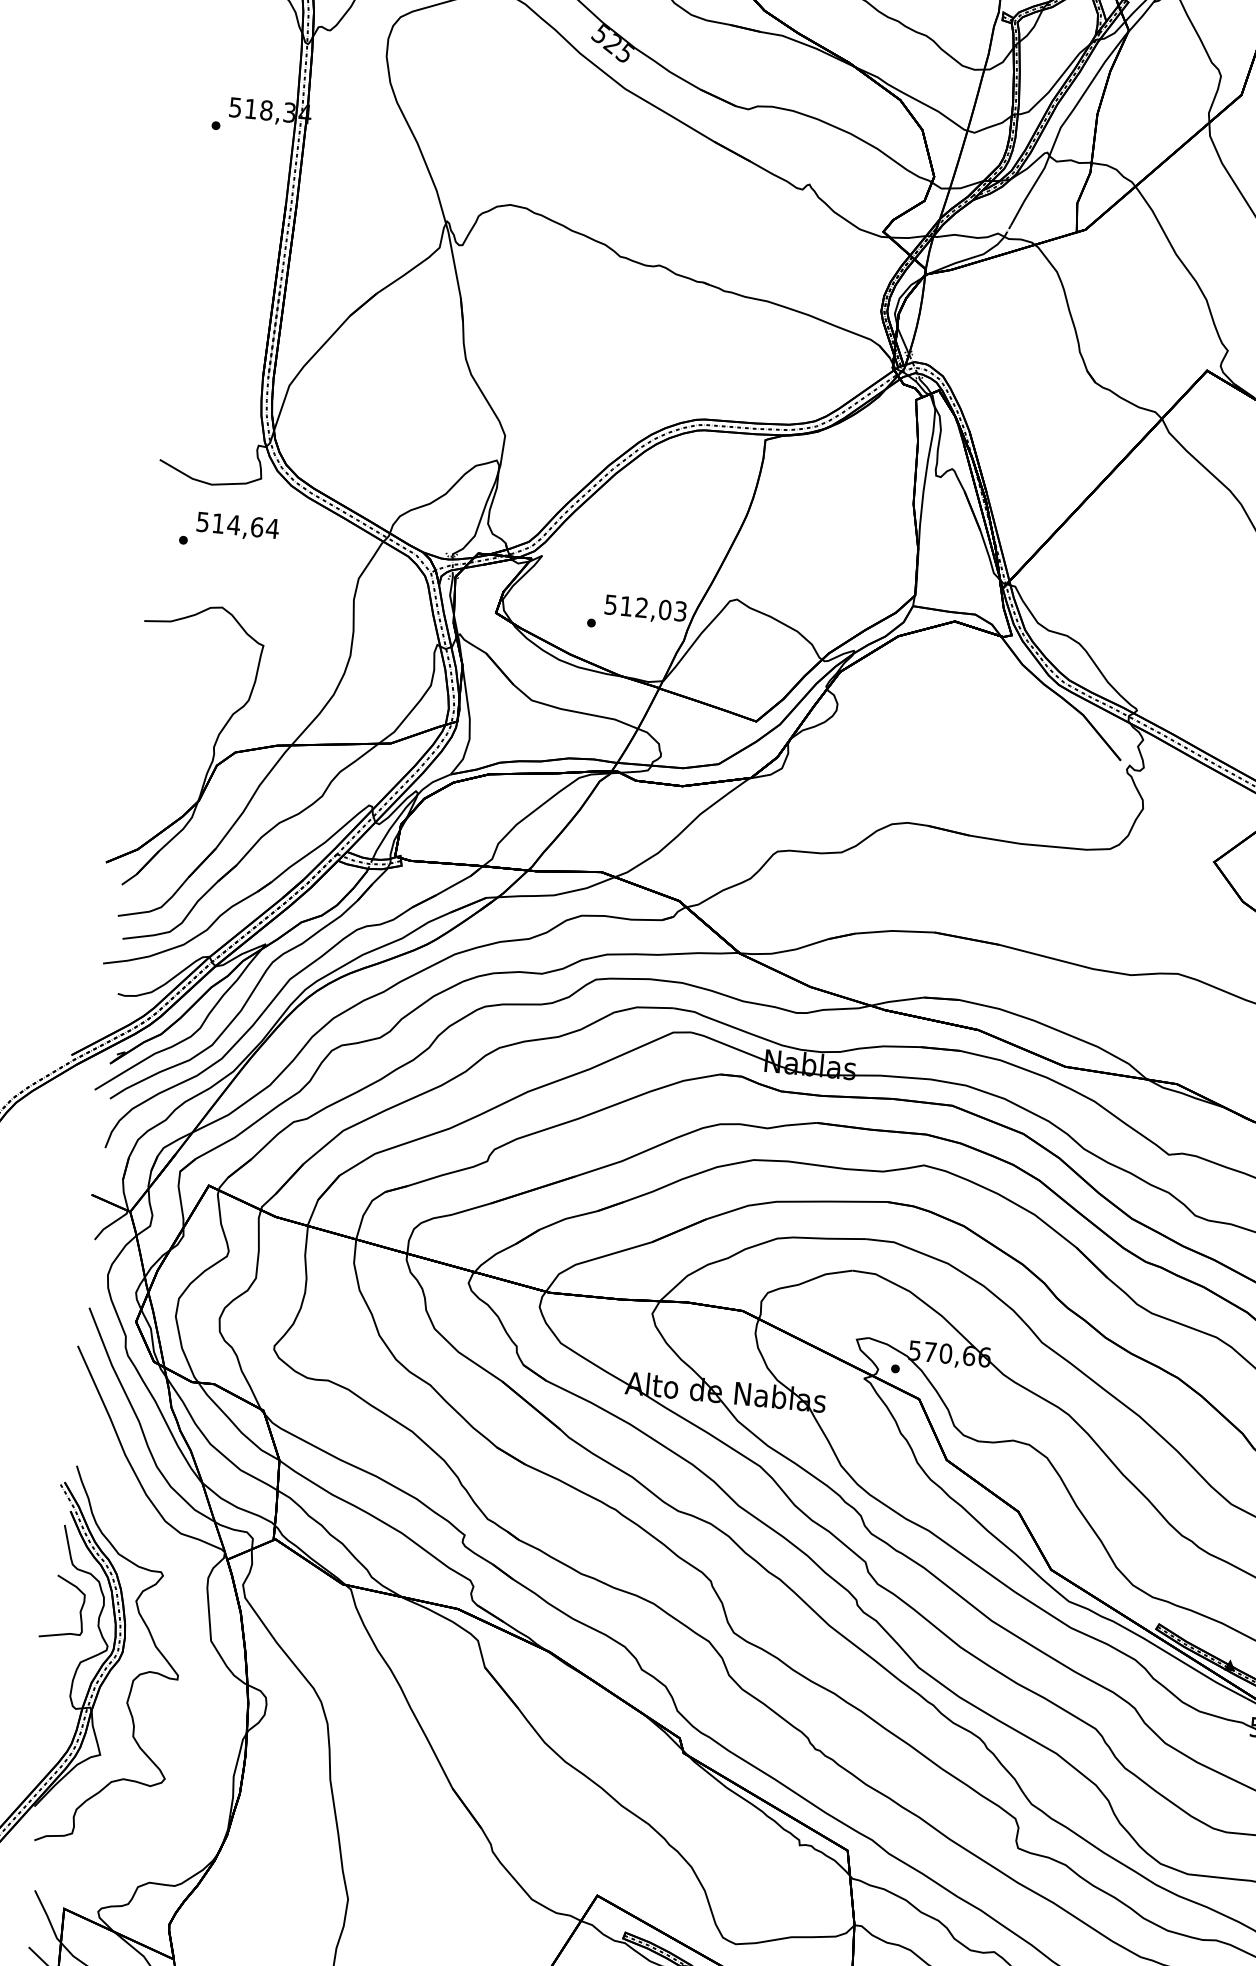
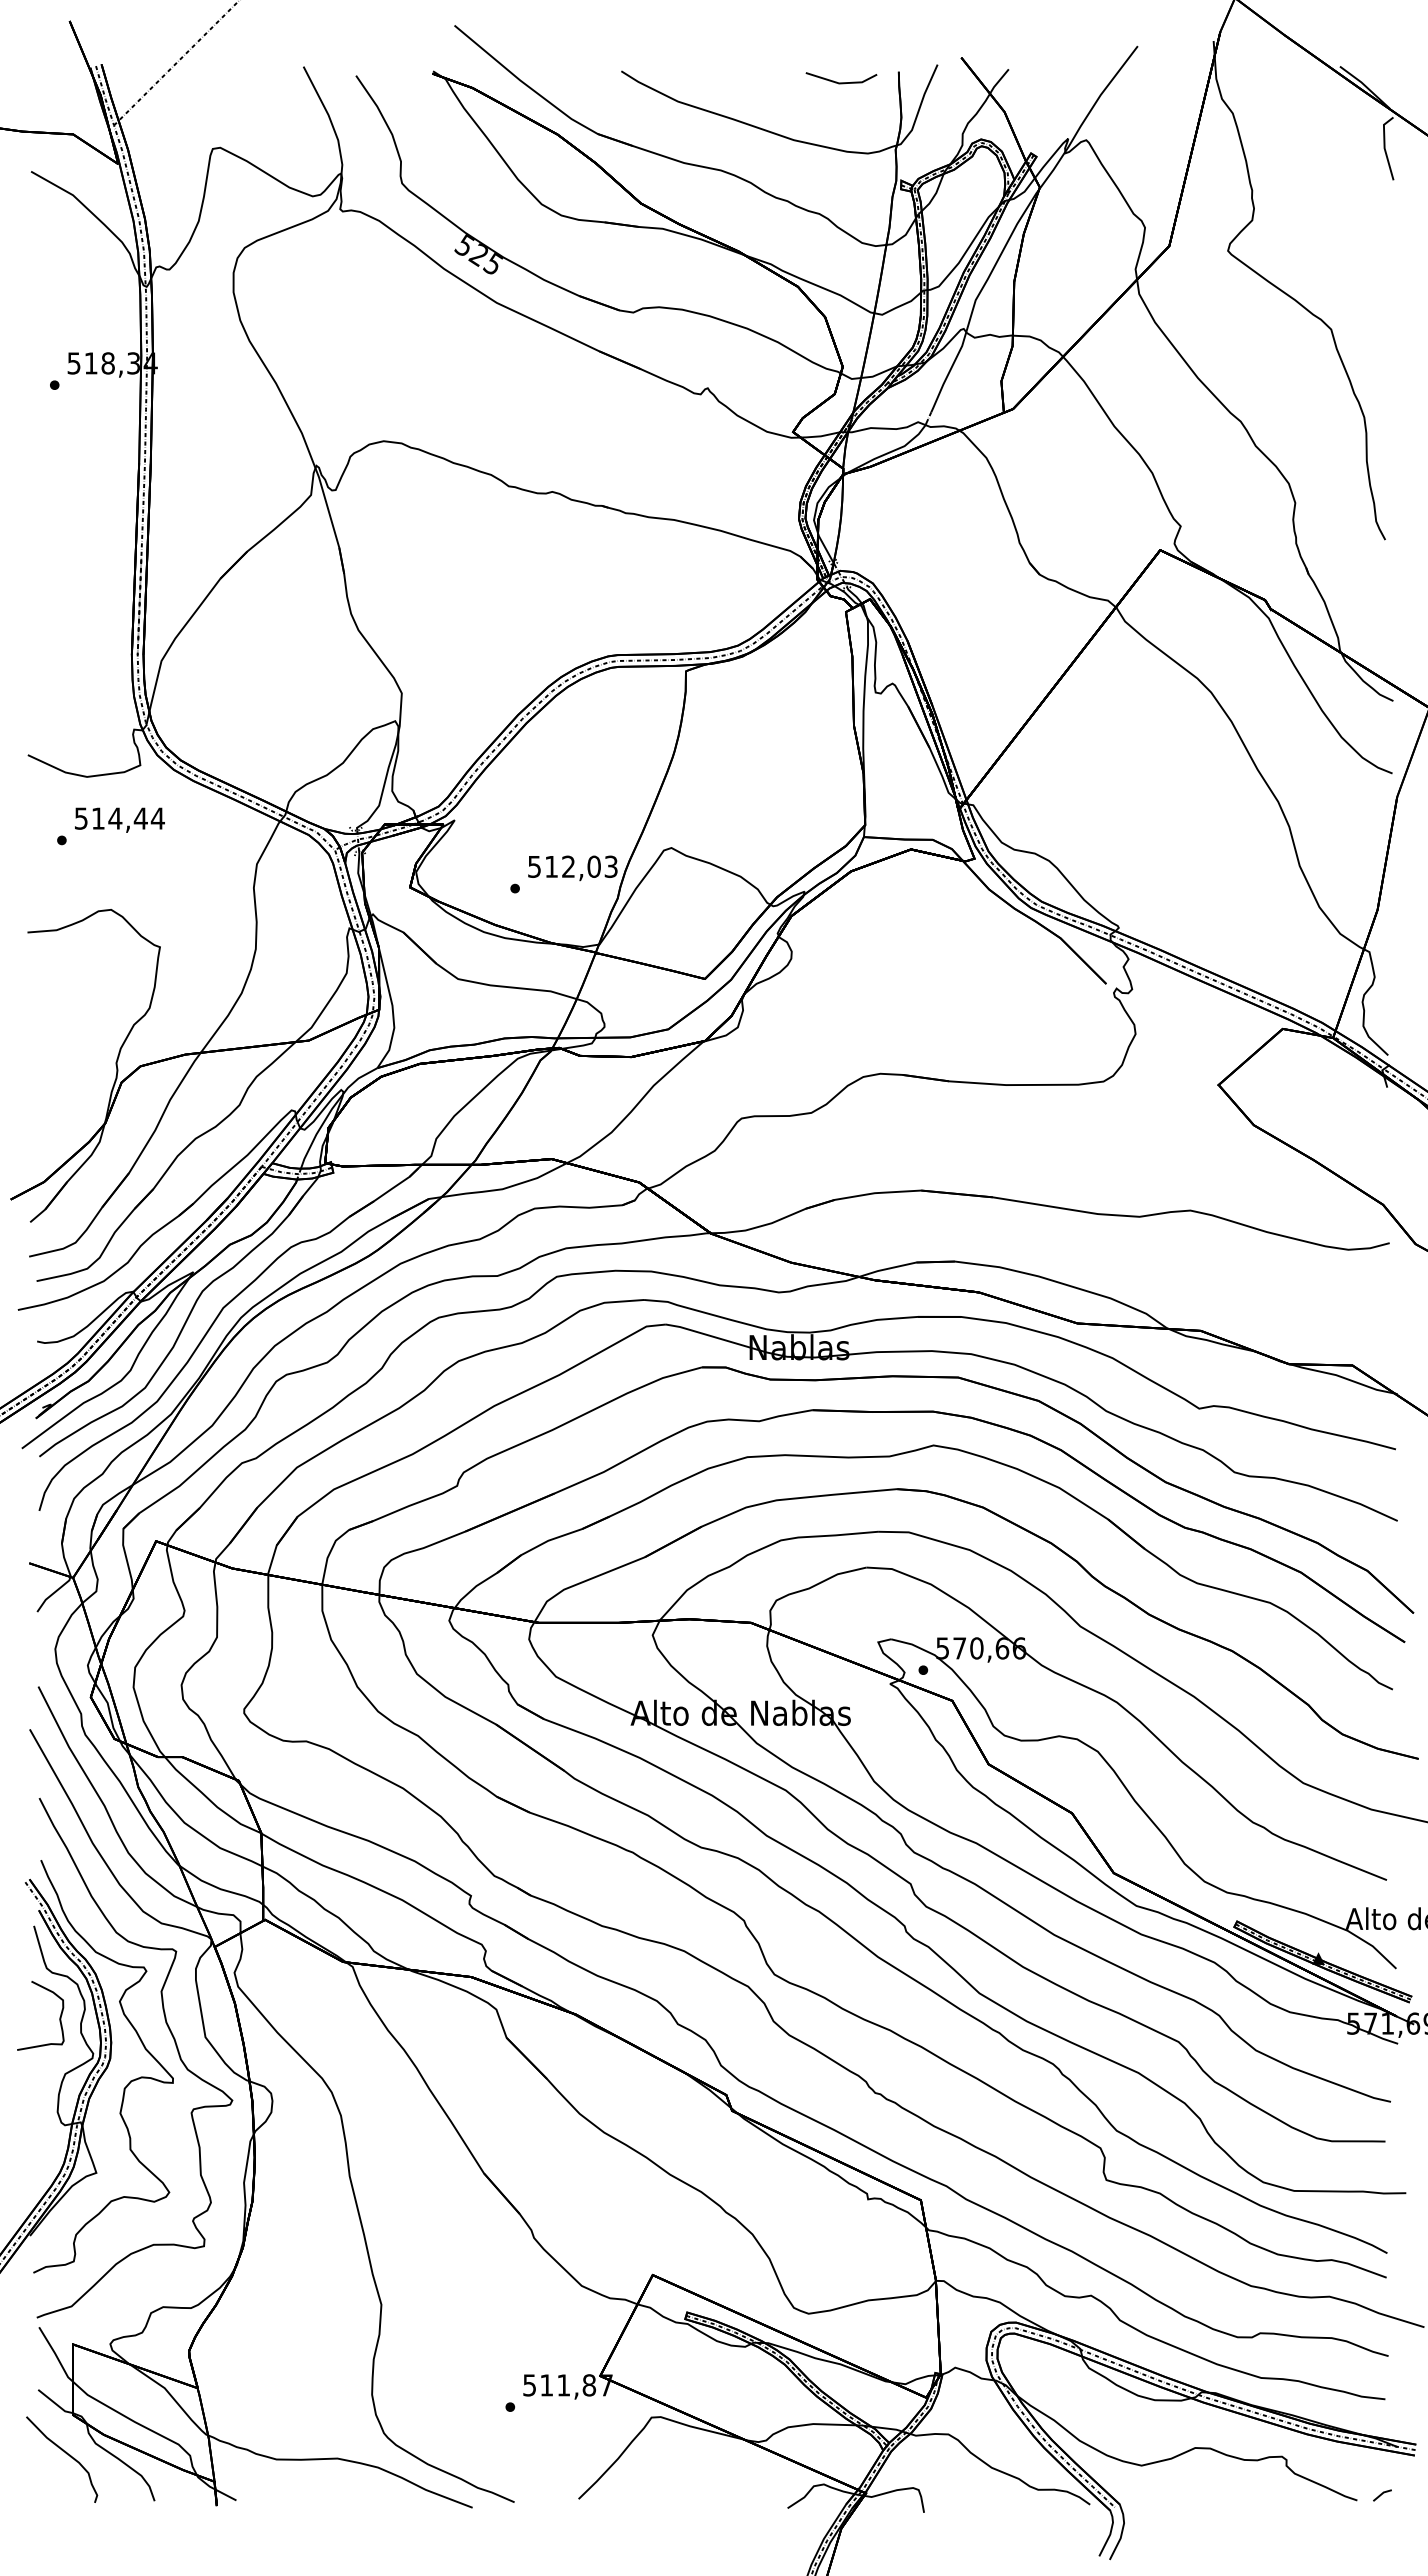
text: (256, 527) -> (140, 818), 514,64 -> 514,44
curve: (182, 1643) -> (174, 2043), added

